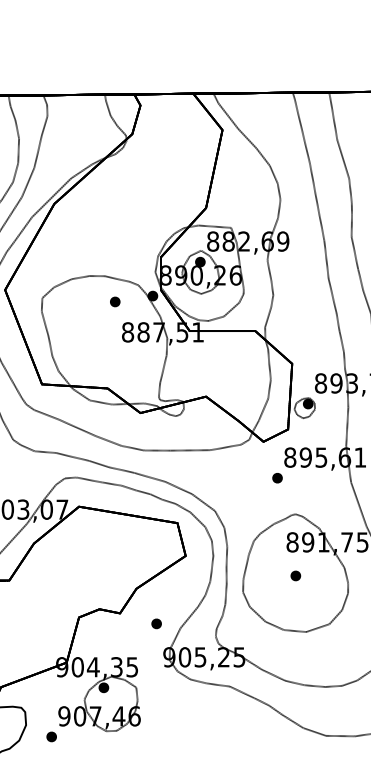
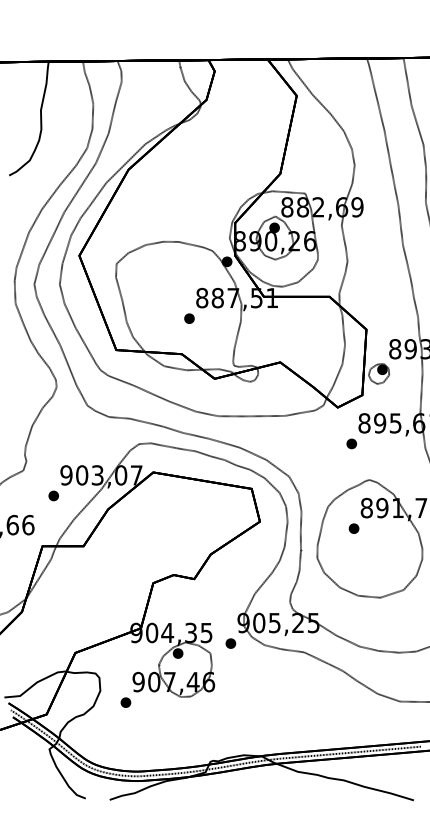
part: (115, 301) -> (189, 318), moved
part: (295, 575) -> (353, 528), moved
part: (156, 623) -> (230, 643), moved

